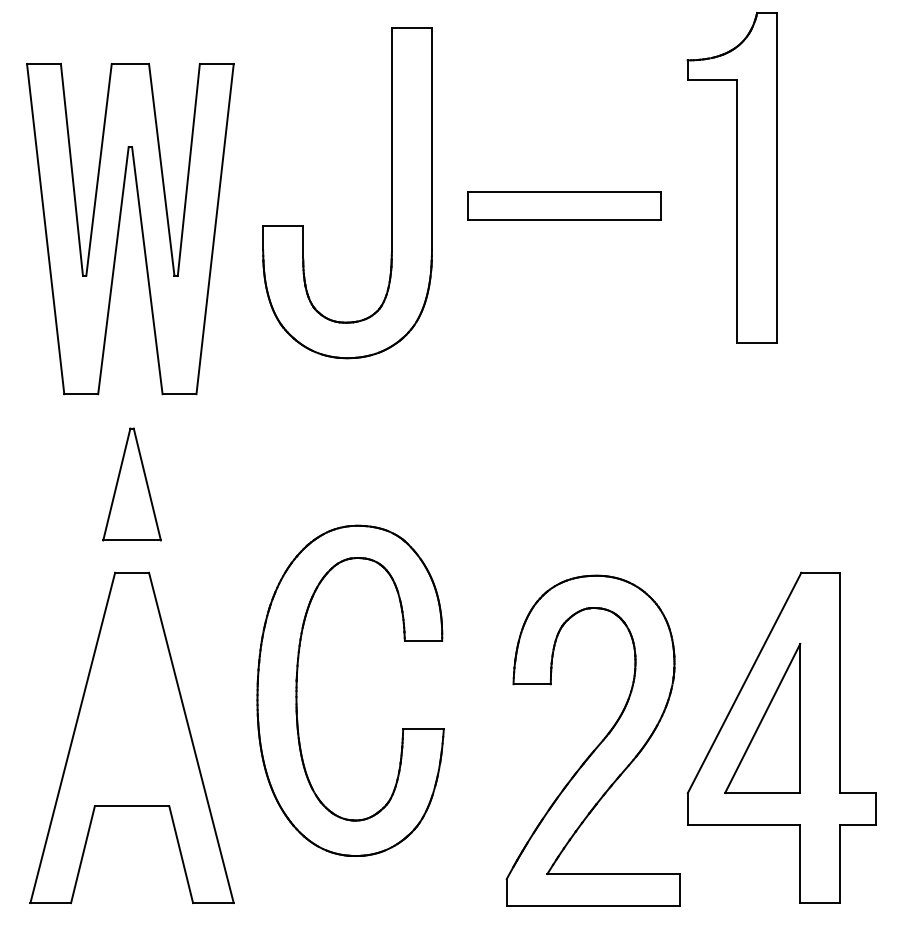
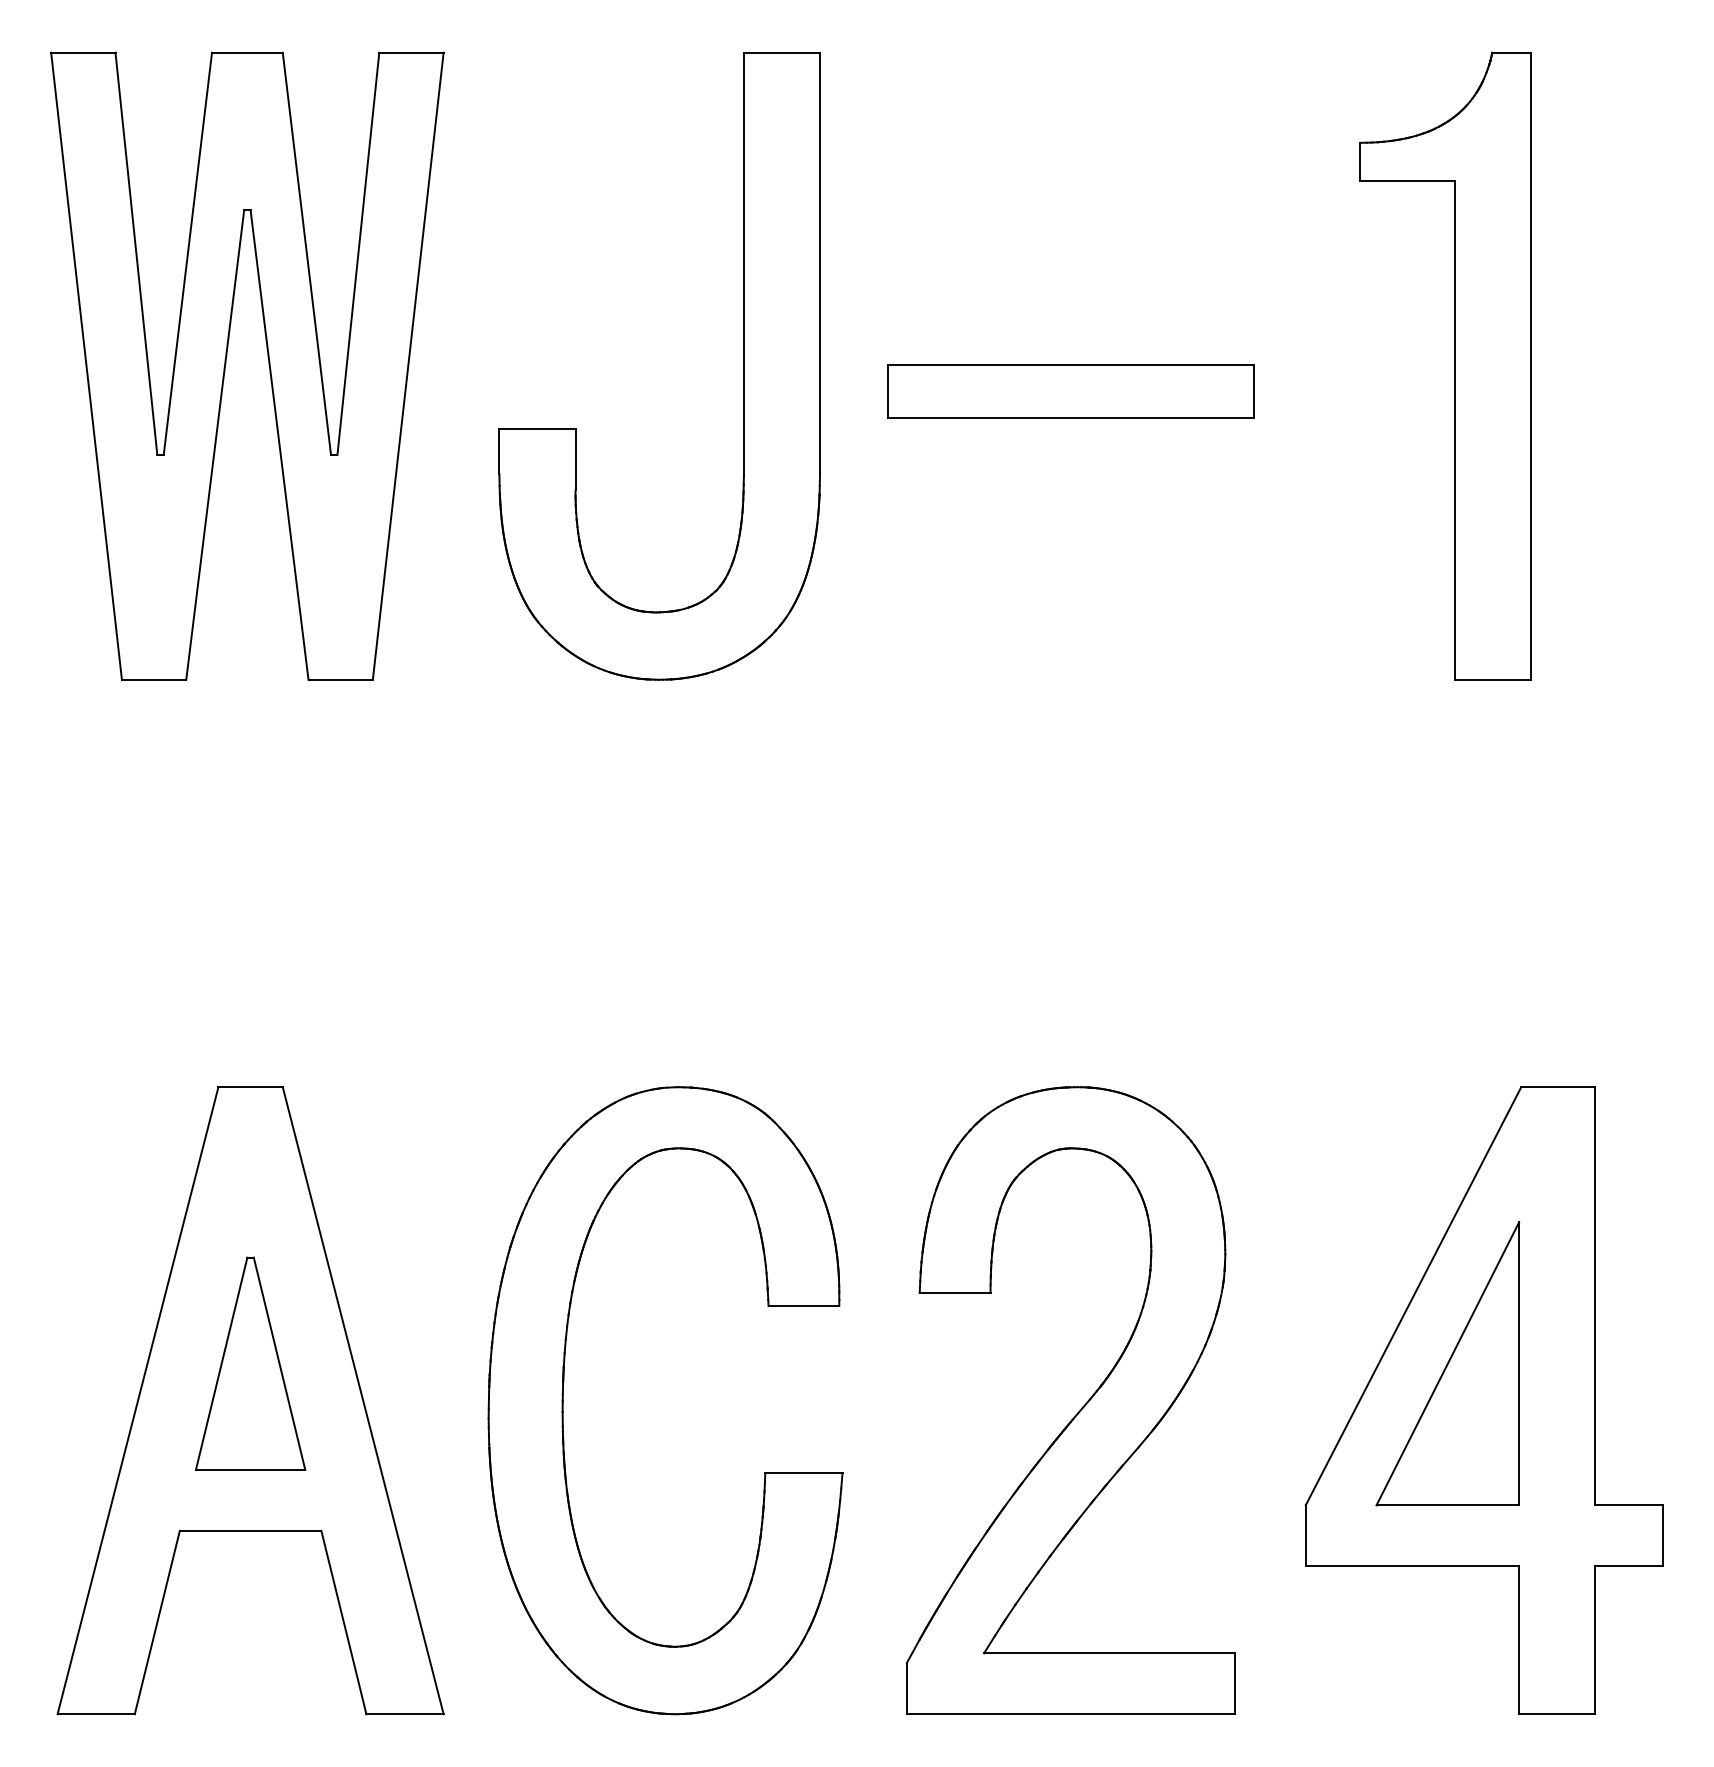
part: (731, 177) -> (1443, 365), moved
part: (140, 225) -> (266, 359), moved
part: (131, 484) -> (249, 1363), moved
part: (297, 690) -> (564, 1399), moved
part: (597, 745) -> (1079, 1409), moved

